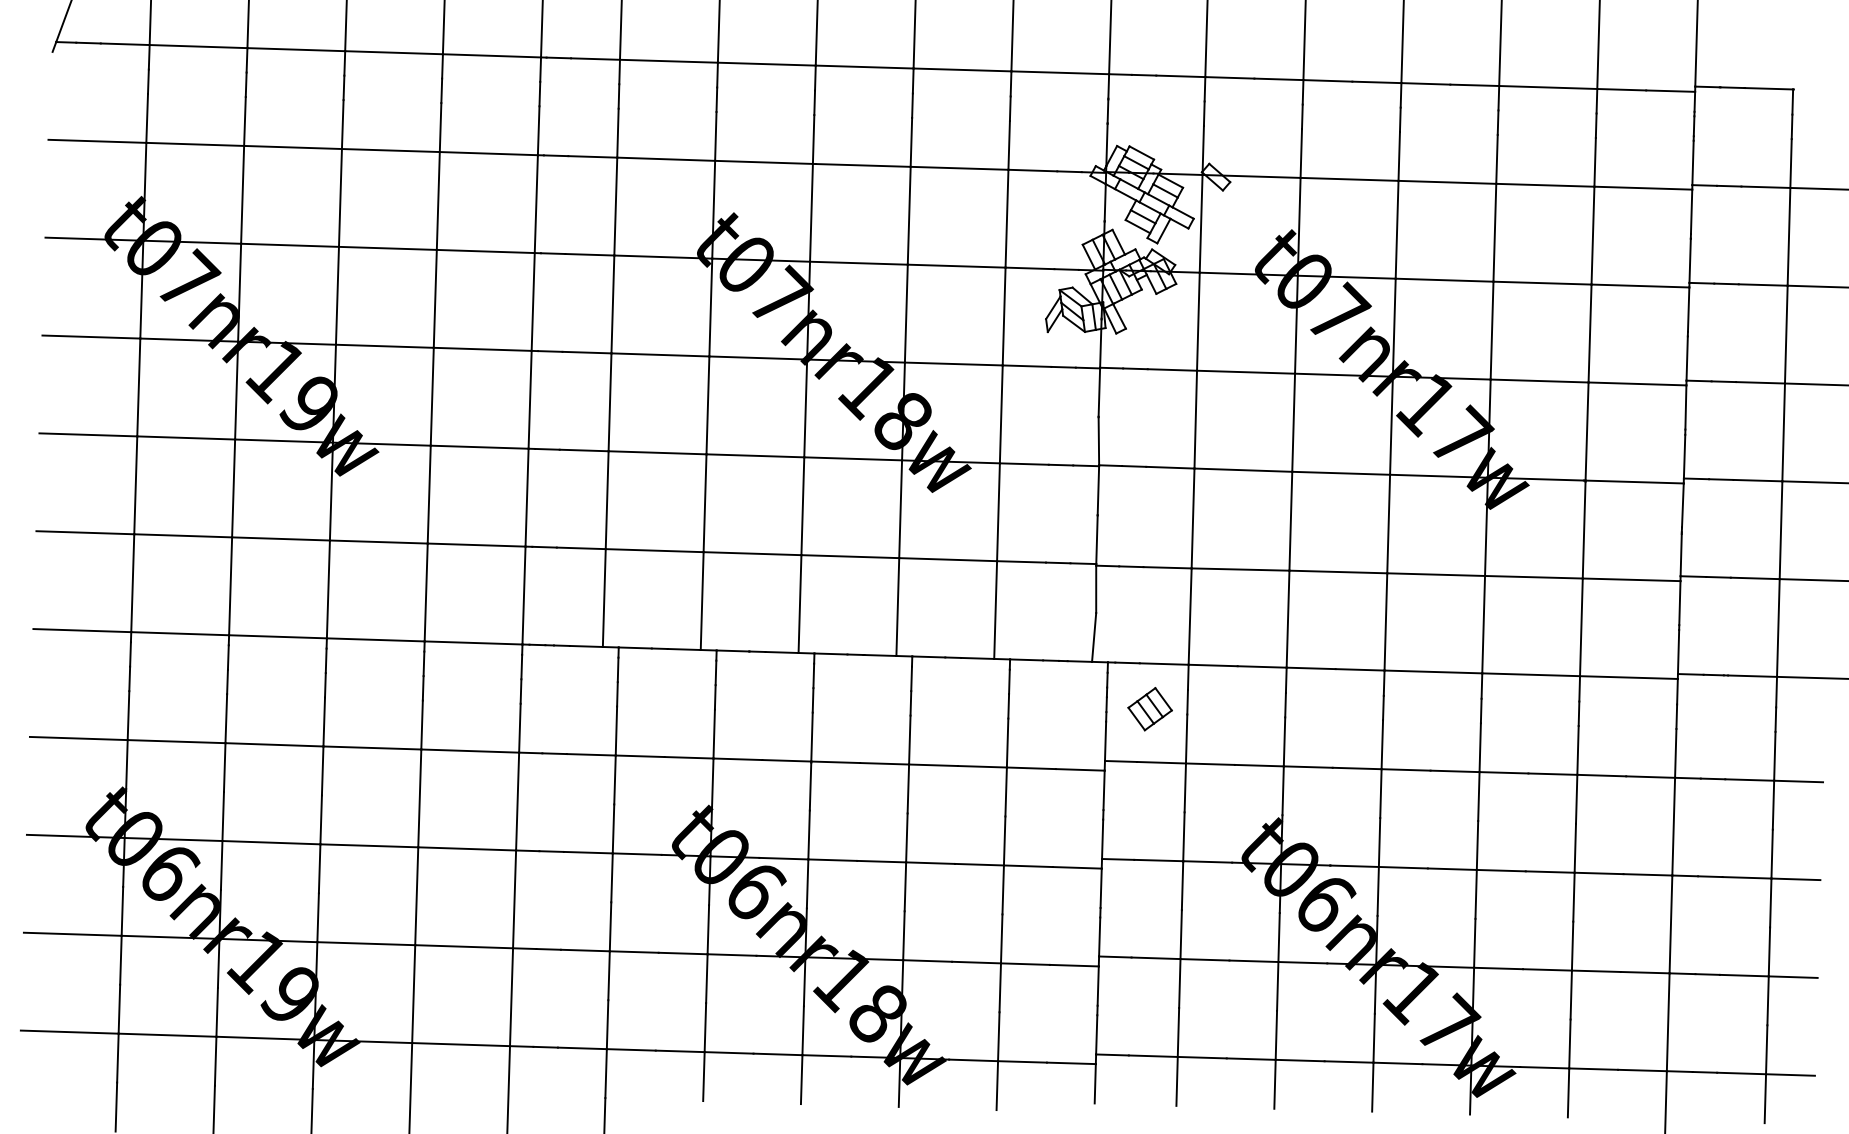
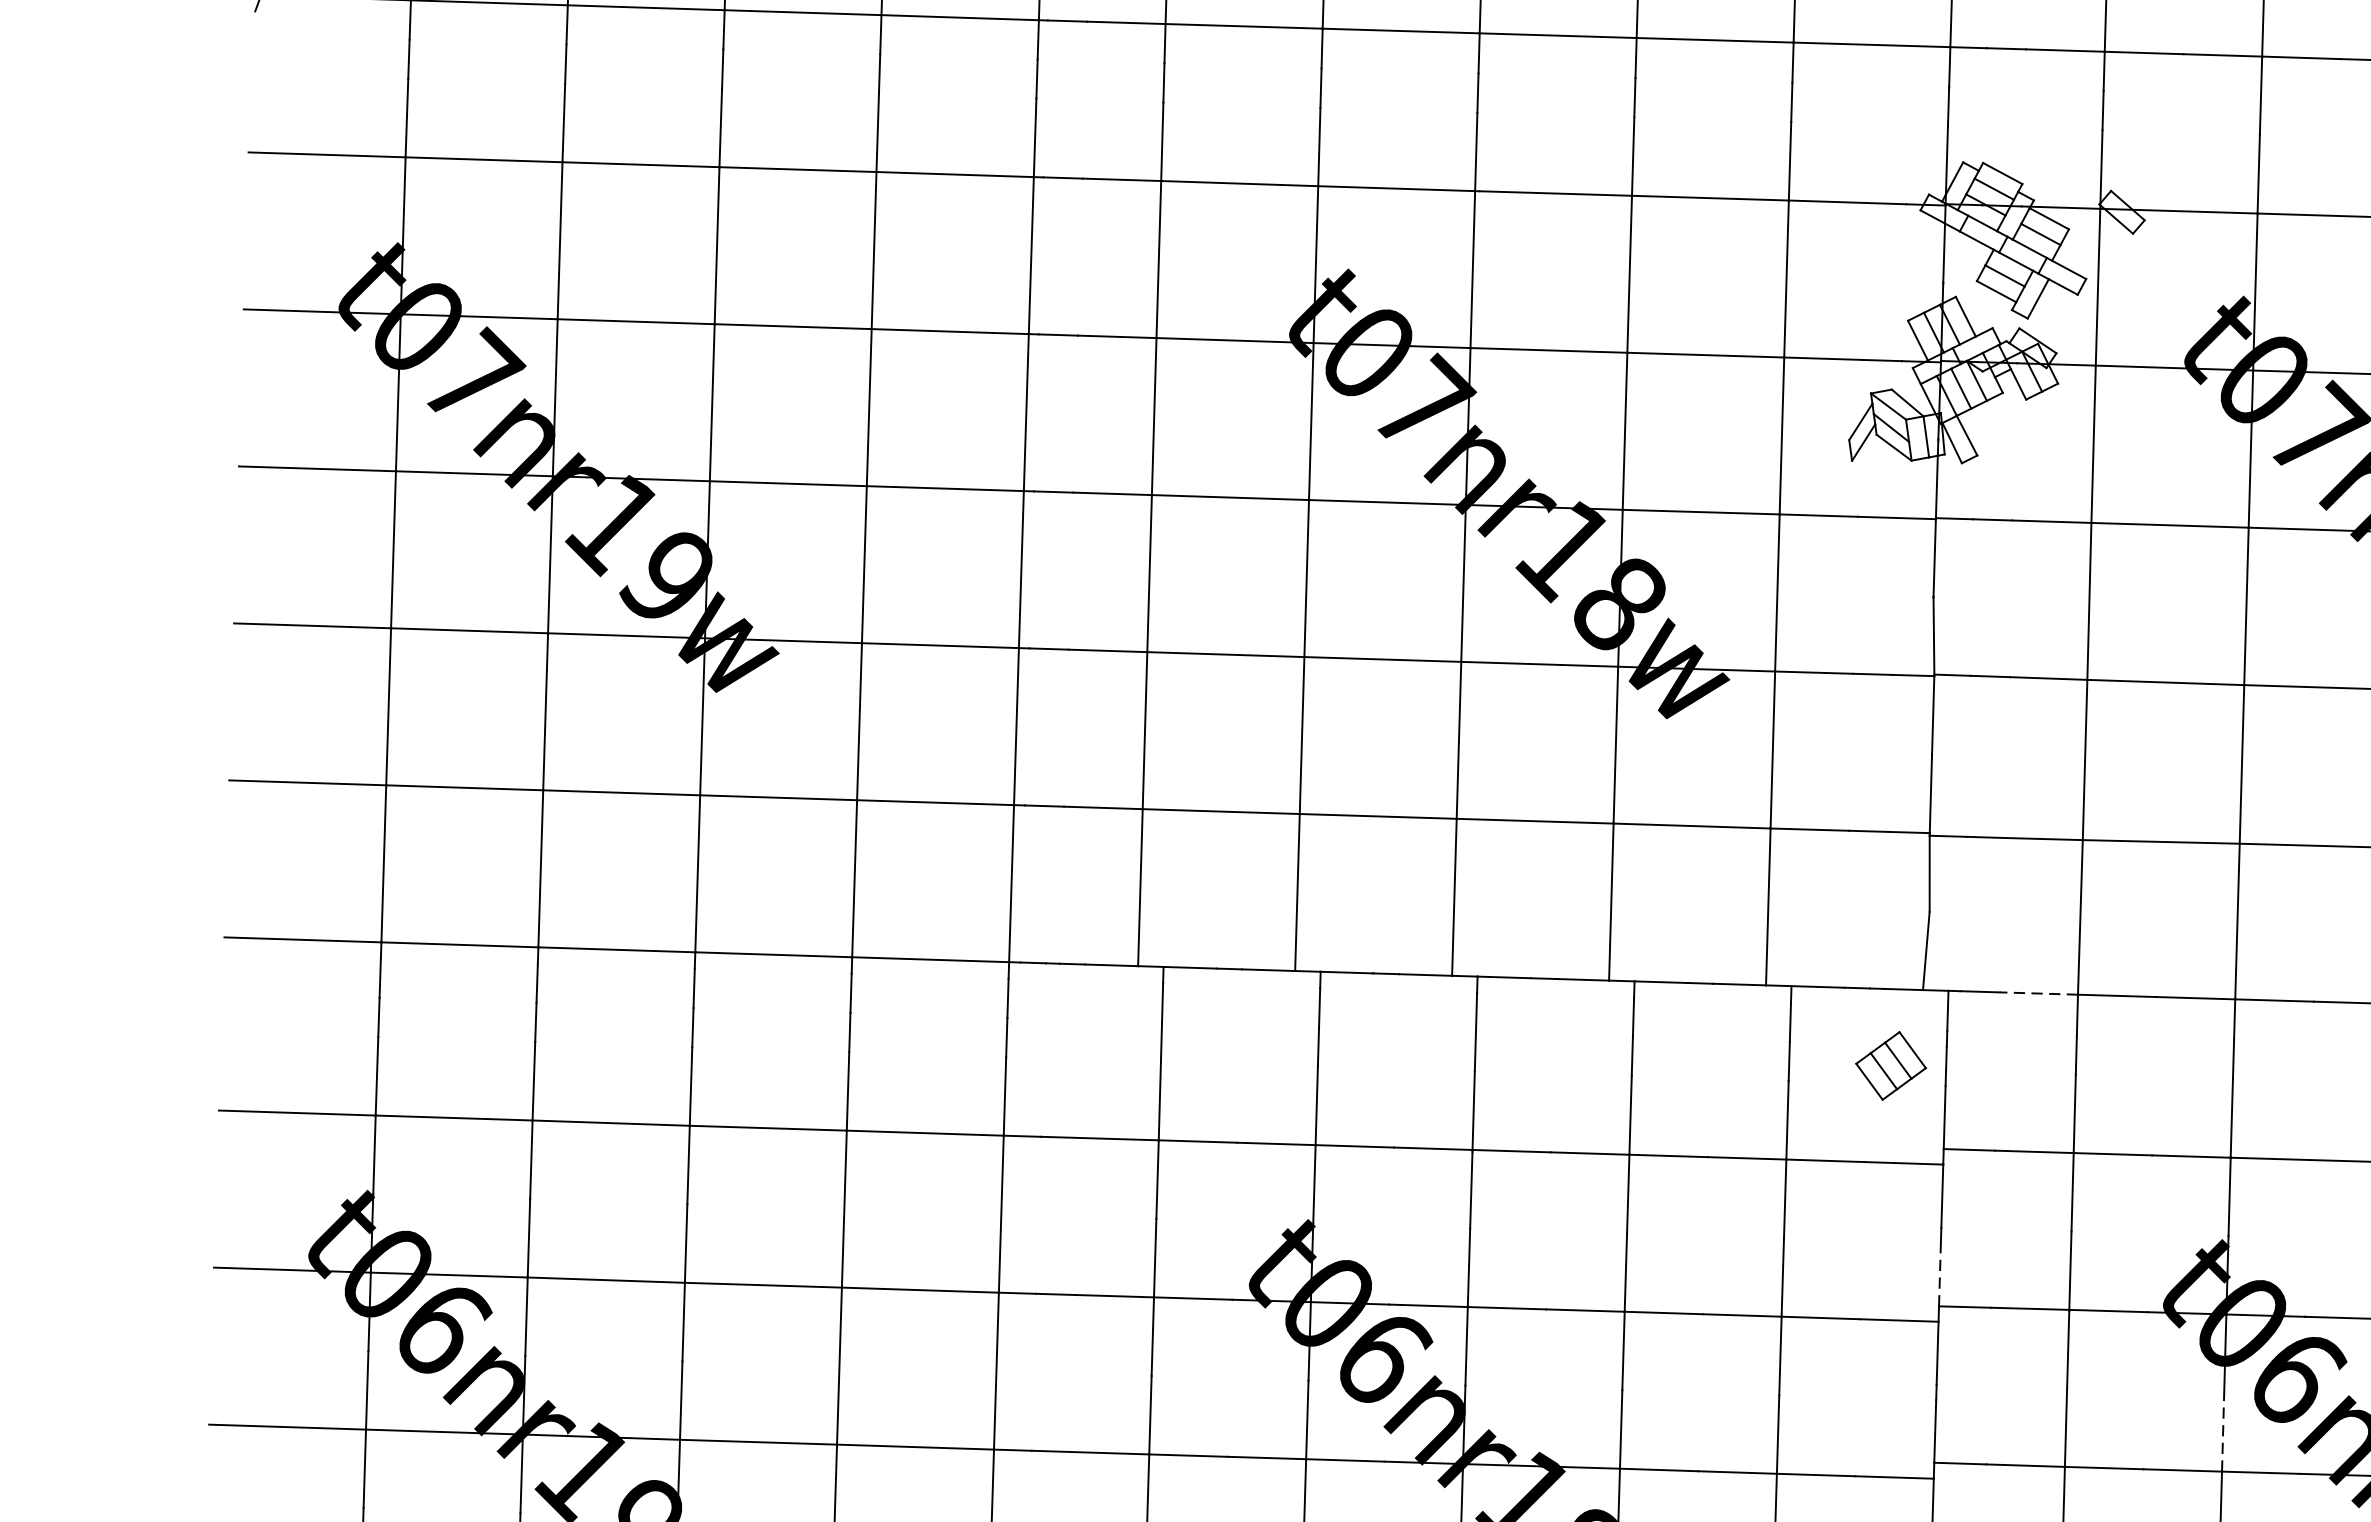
line: (1163, 664) -> (2037, 994), solid -> dashed
part: (1149, 709) -> (1890, 1066), moved
line: (1102, 839) -> (1939, 1275), solid -> dashed
line: (1279, 937) -> (2223, 1432), solid -> dashed

